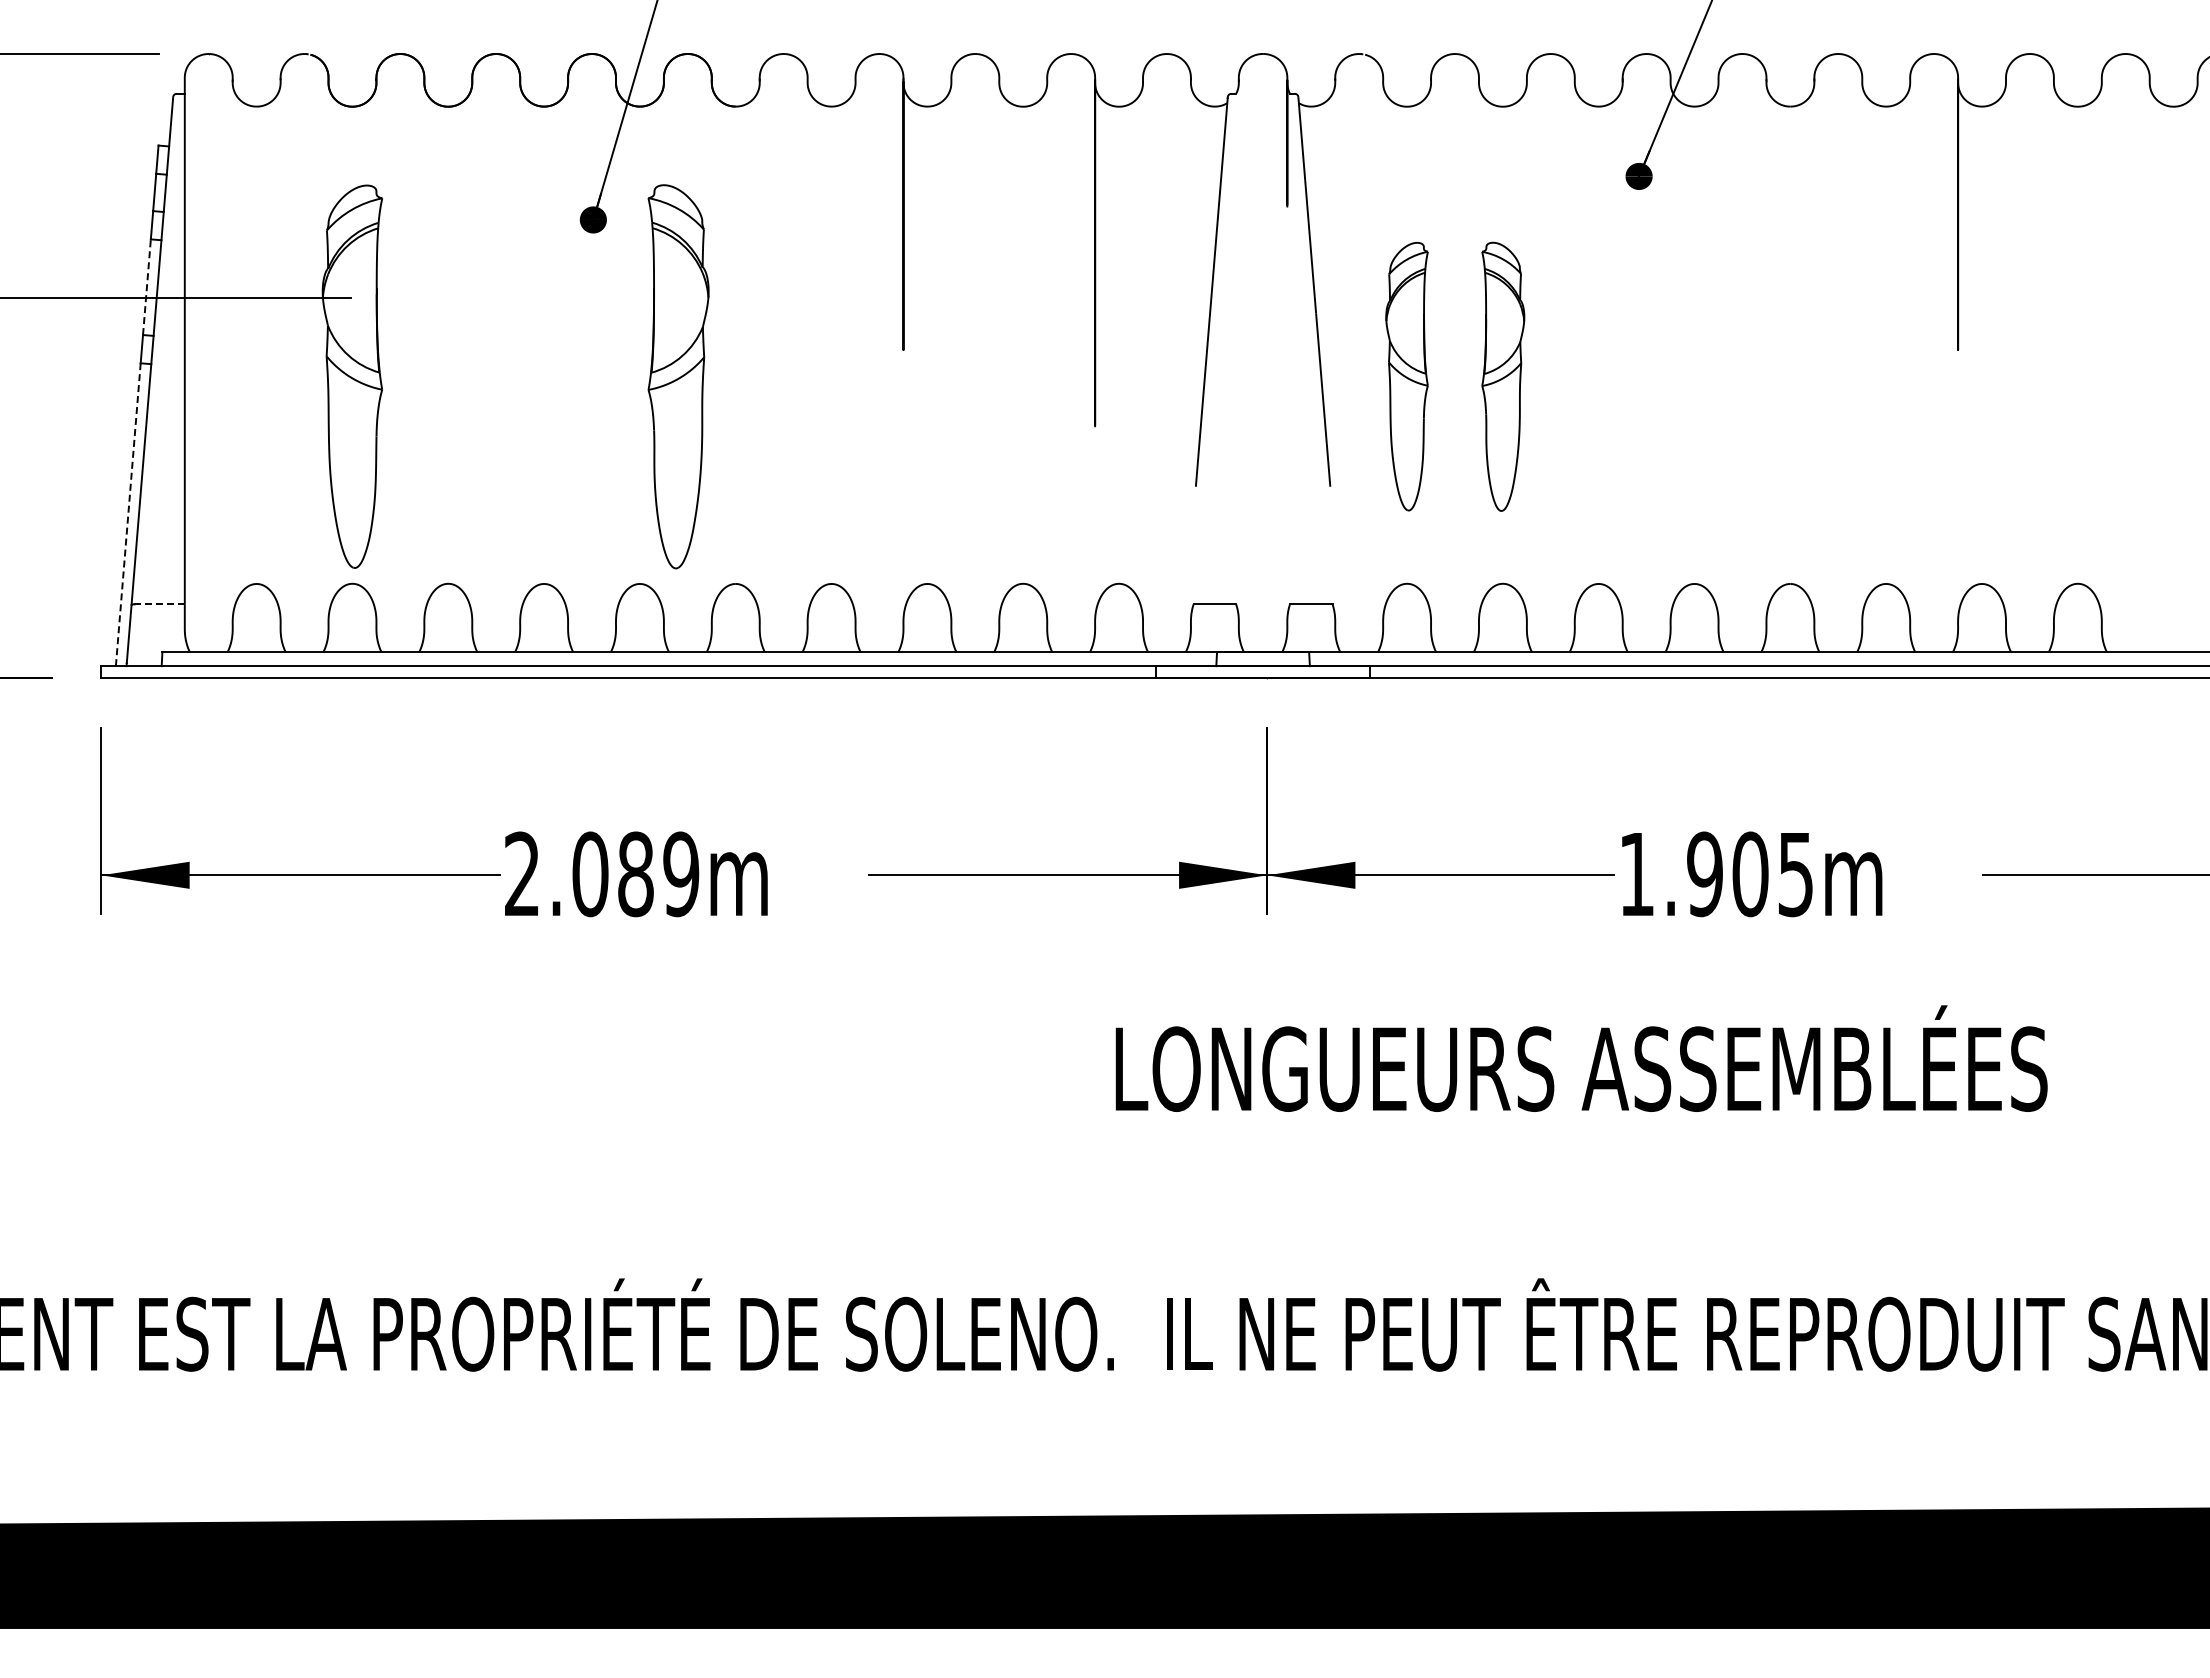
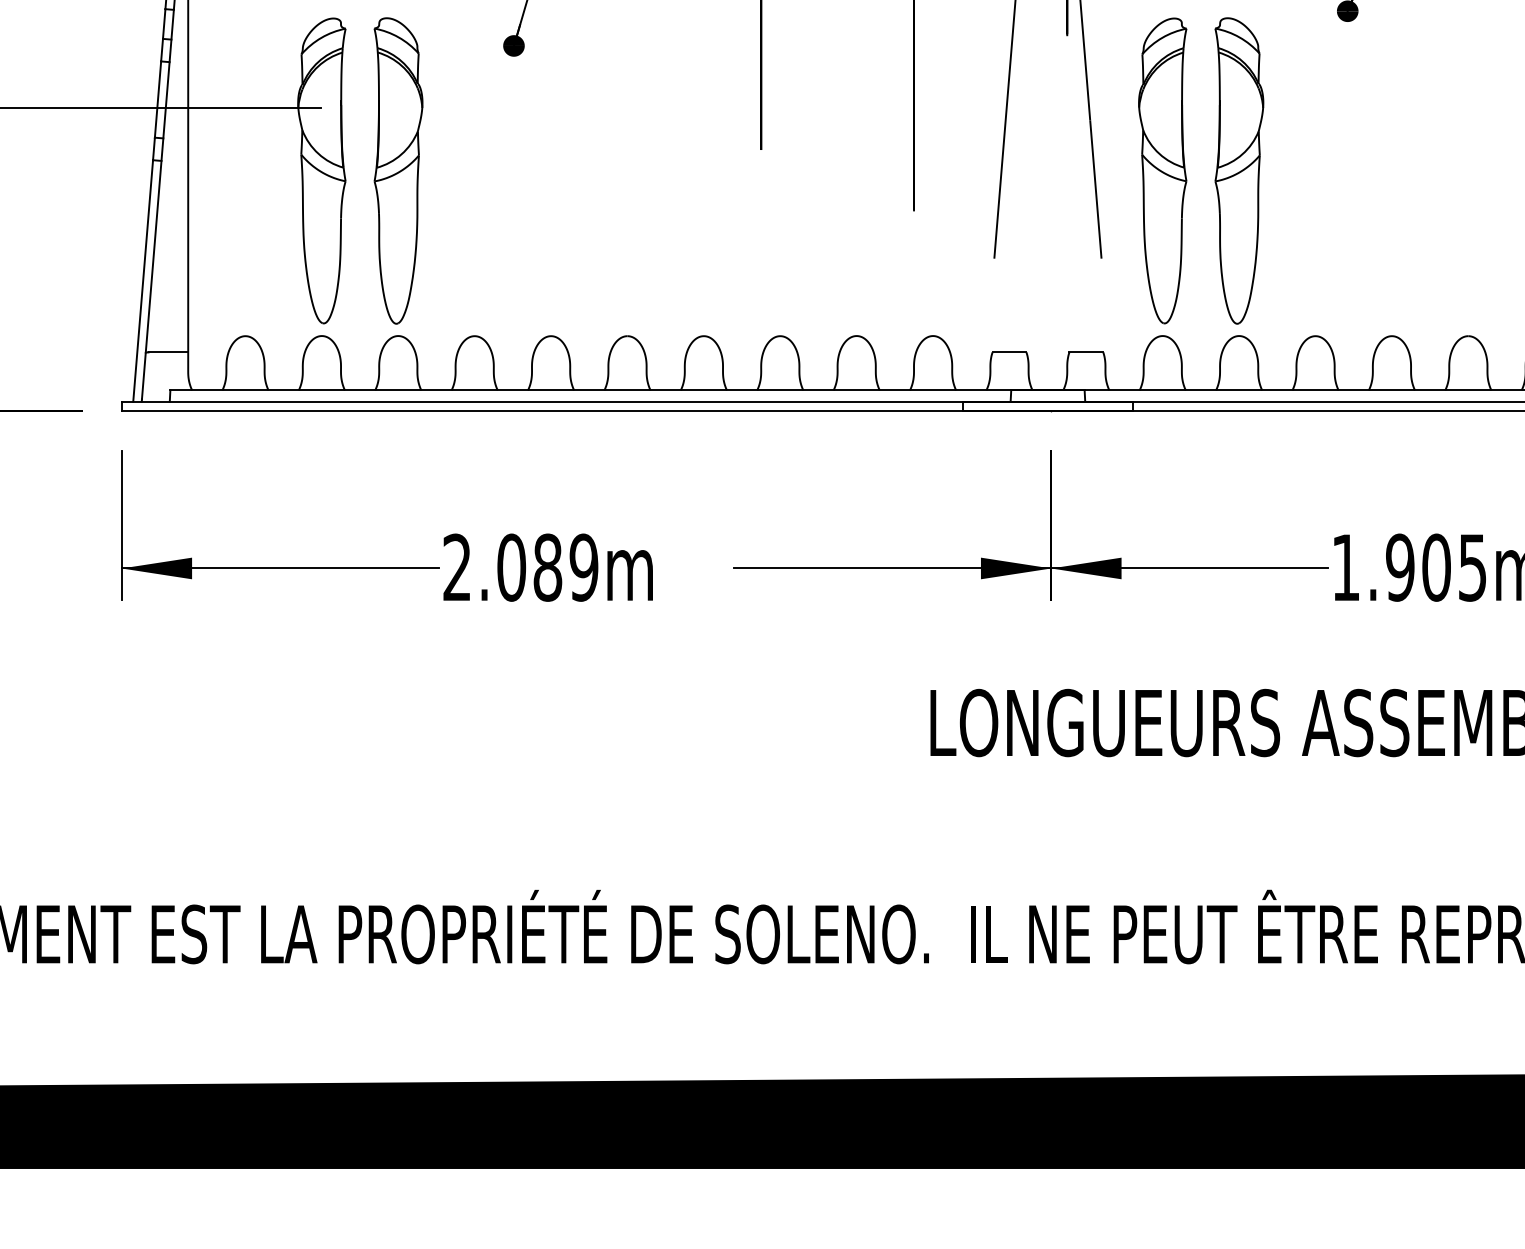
line: (146, 287) -> (157, 99), dashed -> solid
part: (678, 376) -> (398, 170), moved
part: (1406, 376) -> (1162, 170), size x1.43
part: (1503, 376) -> (1239, 170), size x1.43
line: (128, 514) -> (143, 280), dashed -> solid
line: (159, 604) -> (168, 352), dashed -> solid

